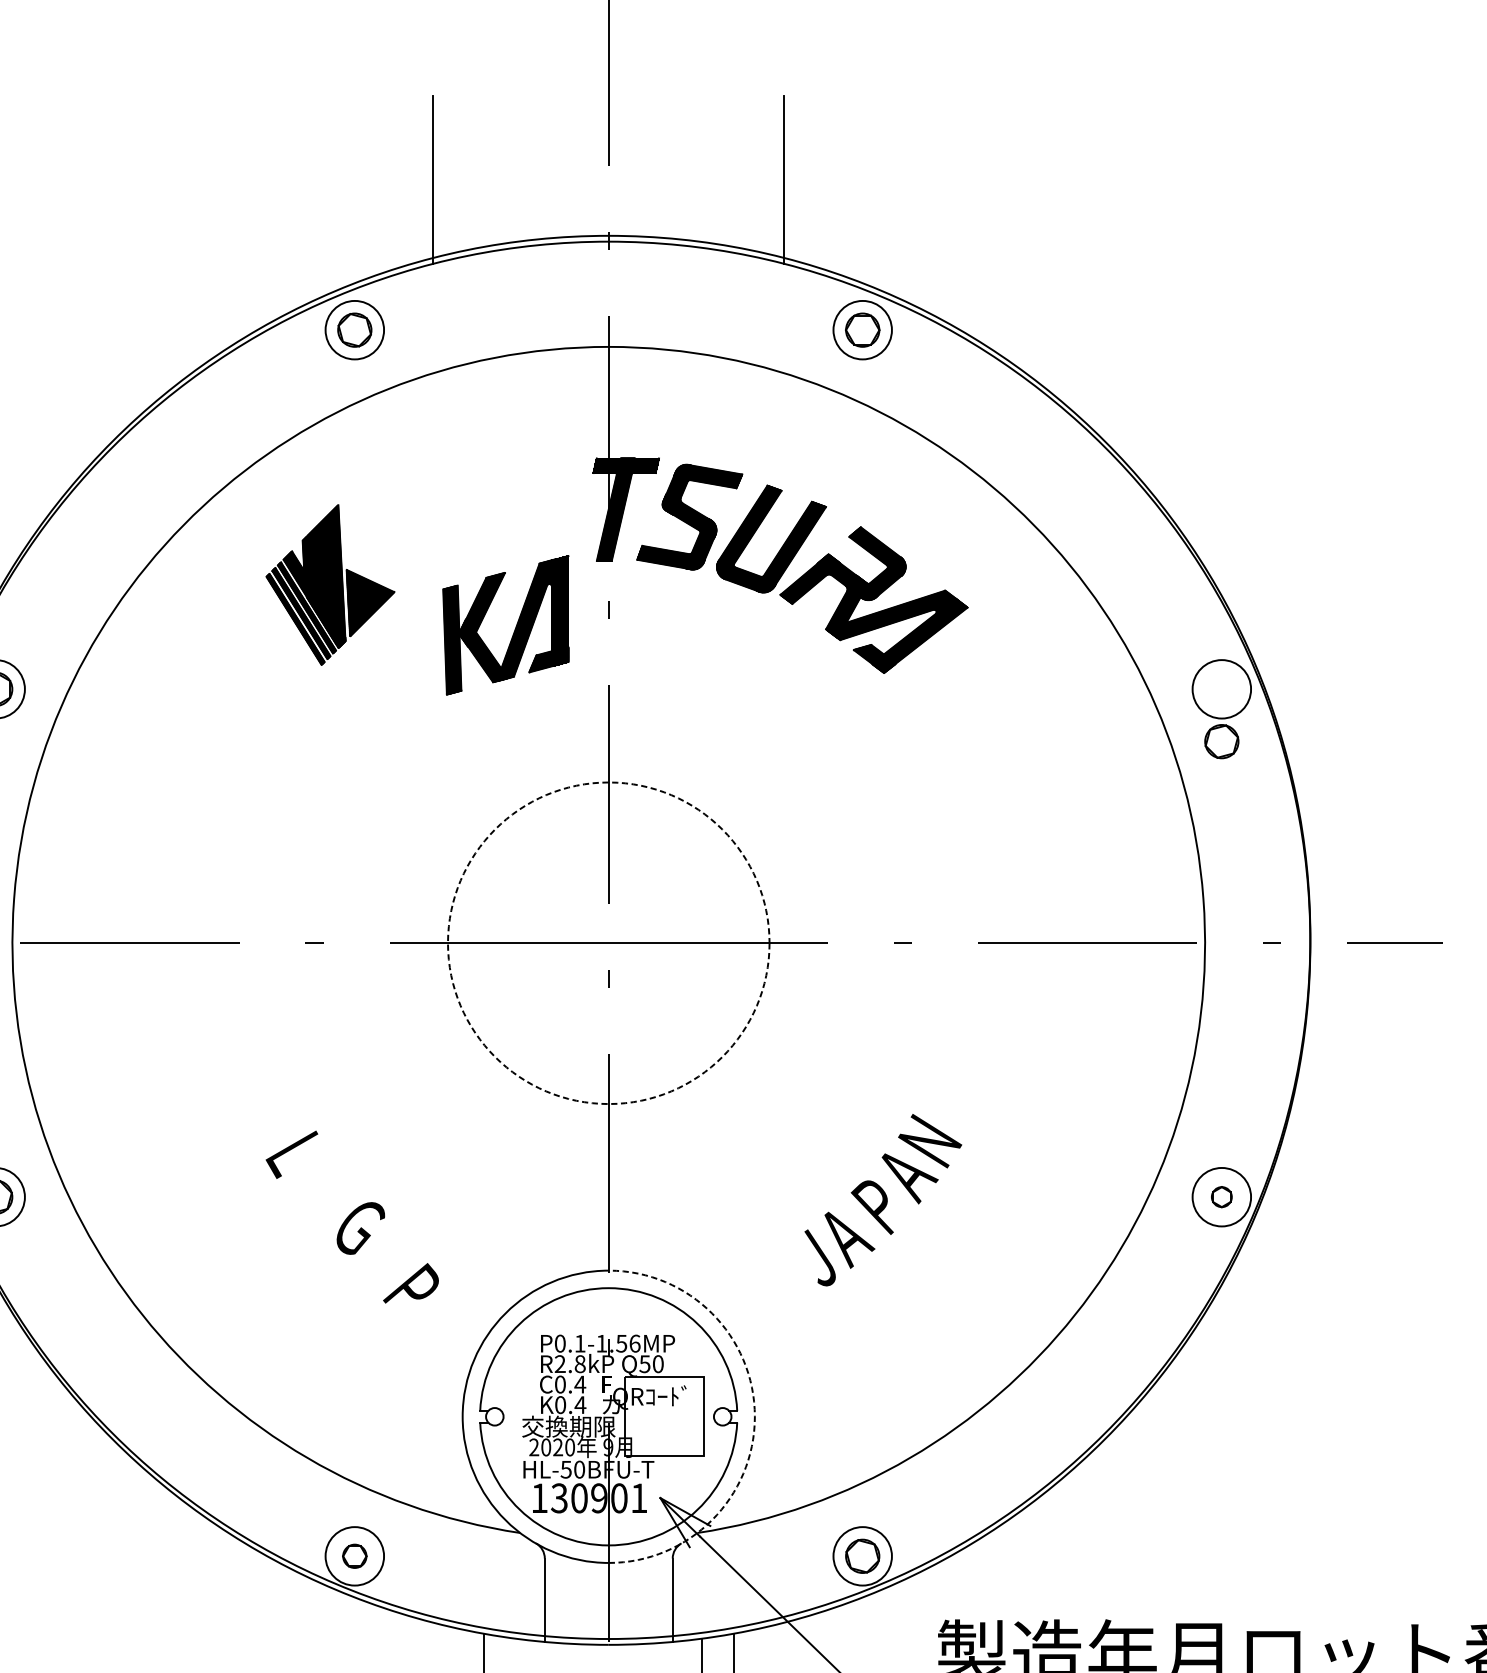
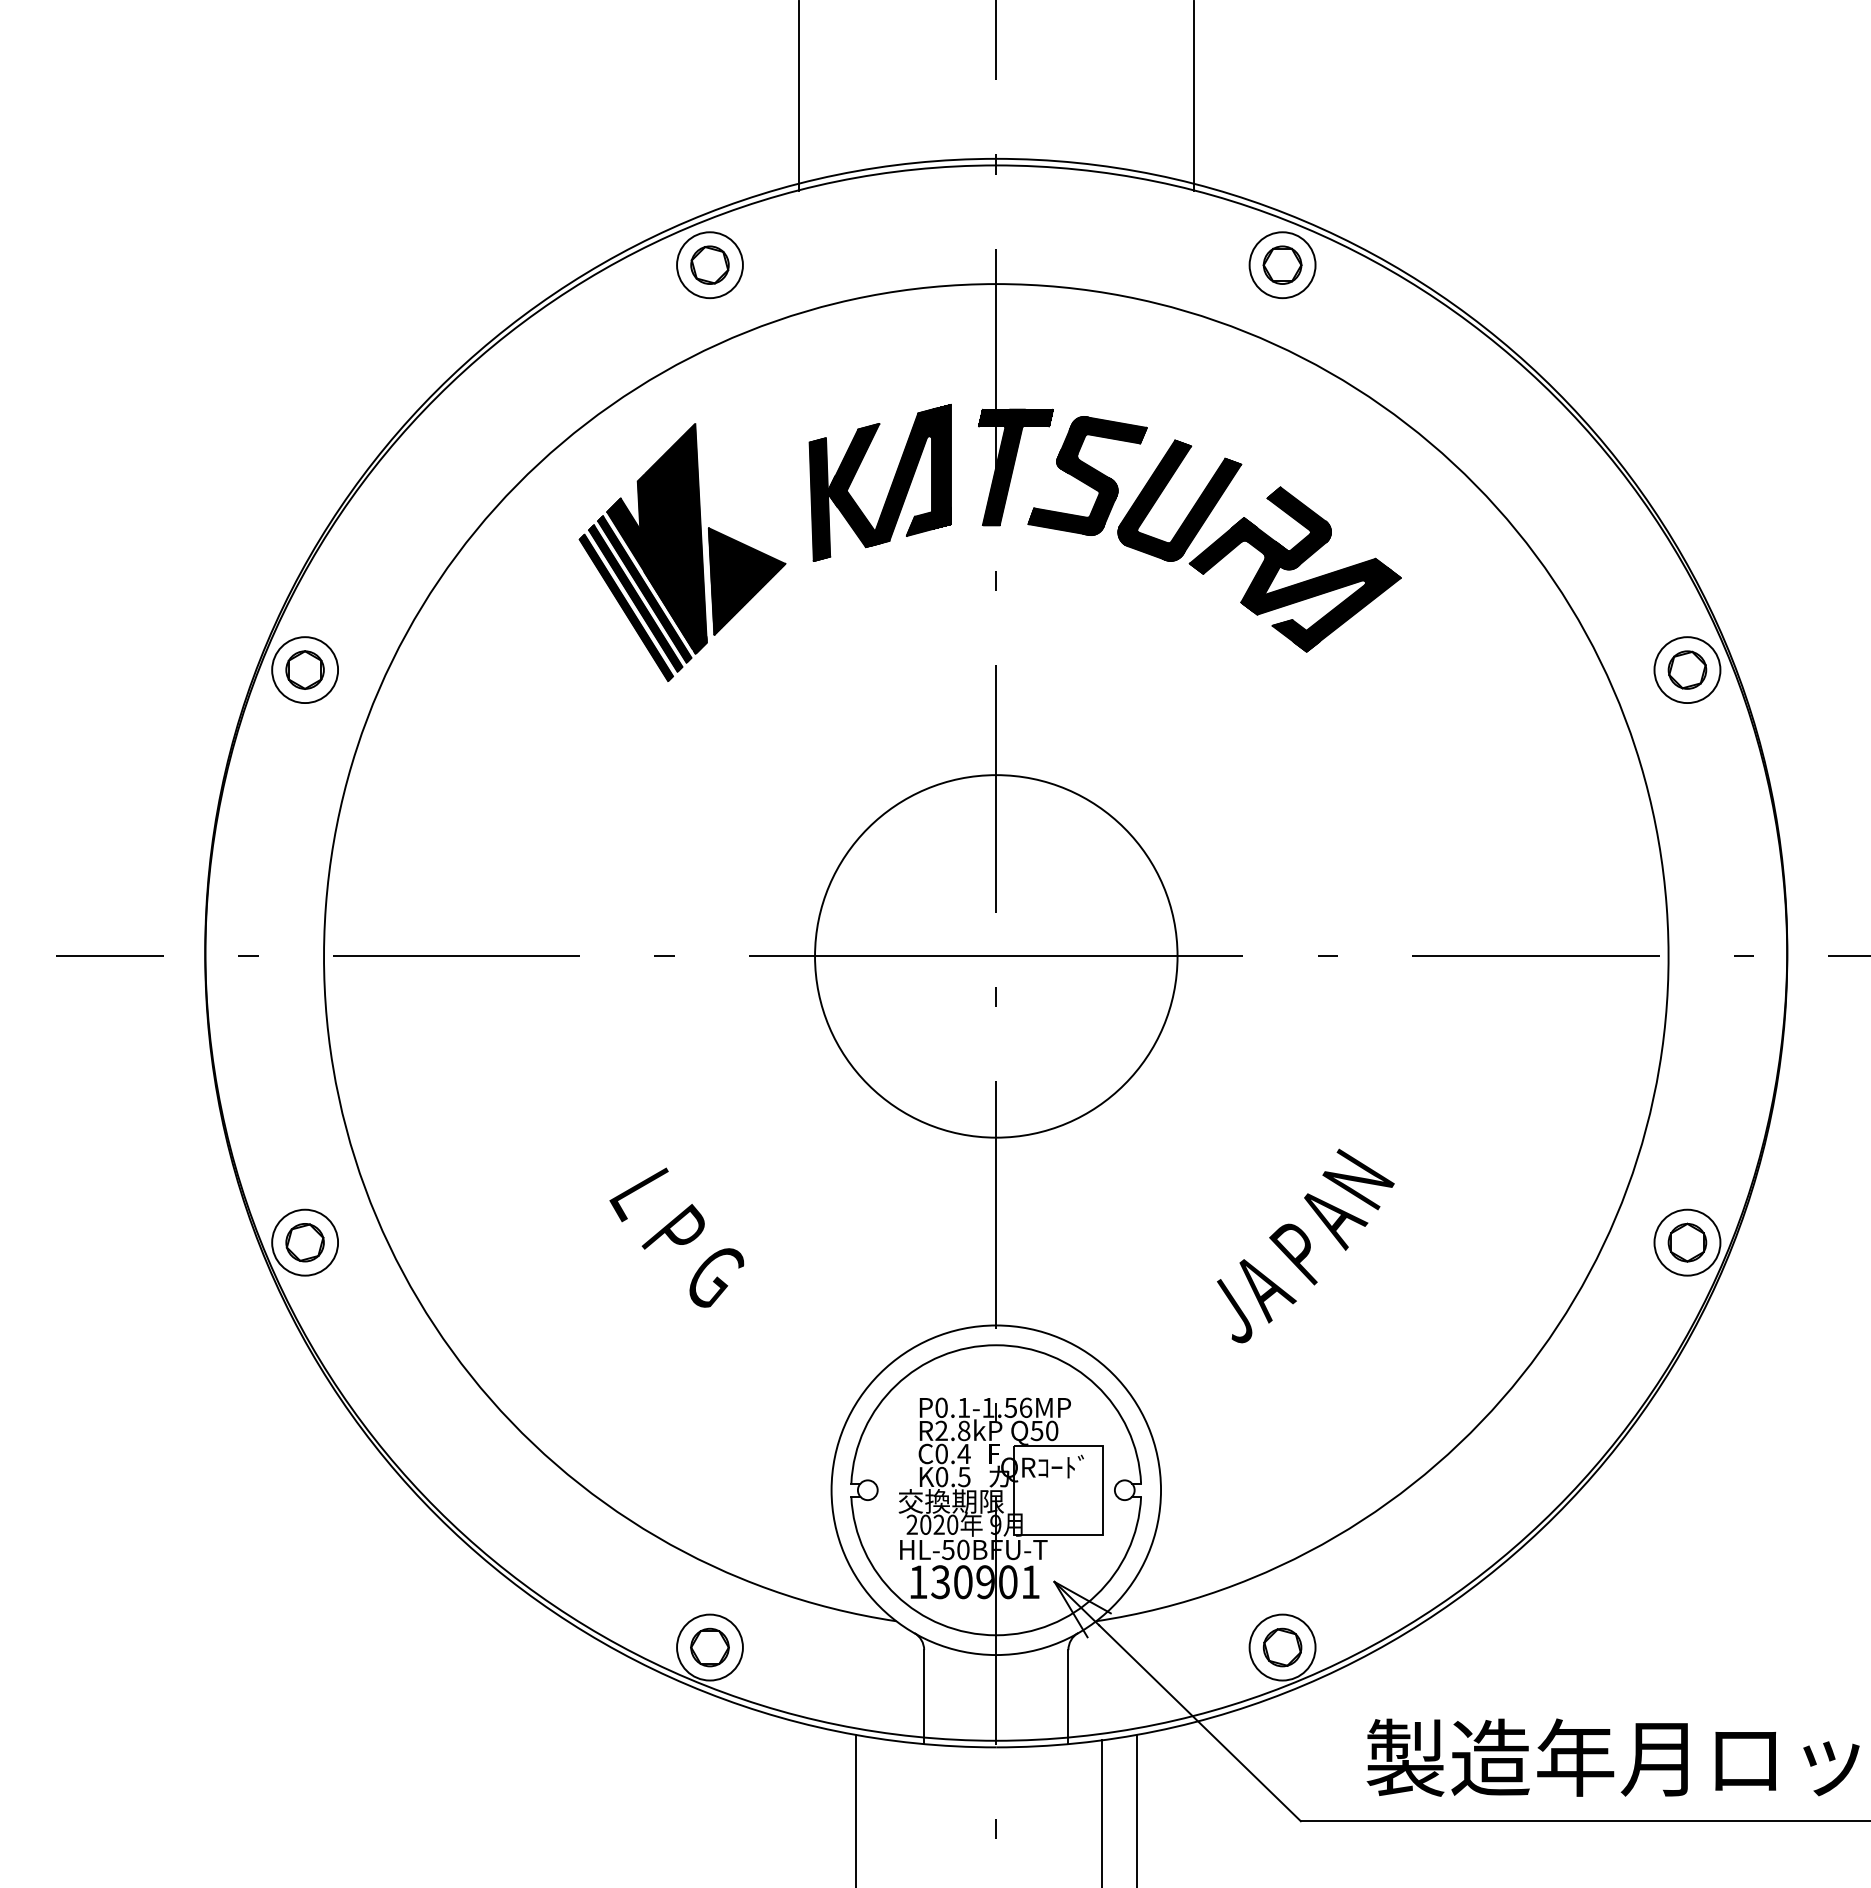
part: (330, 585) -> (682, 552), size x1.43
part: (514, 628) -> (890, 486), moved
part: (1221, 741) -> (1687, 669), moved
circle: (608, 943) -> (996, 956), dashed -> solid
part: (1221, 1197) -> (1687, 1242), size x1.67
text: (410, 1283) -> (672, 1226), moved
text: (580, 1405) -> (964, 1477), K0.4 -> K0.5
arc: (755, 1417) -> (1161, 1490), dashed -> solid
part: (354, 1556) -> (709, 1647), size x1.43

